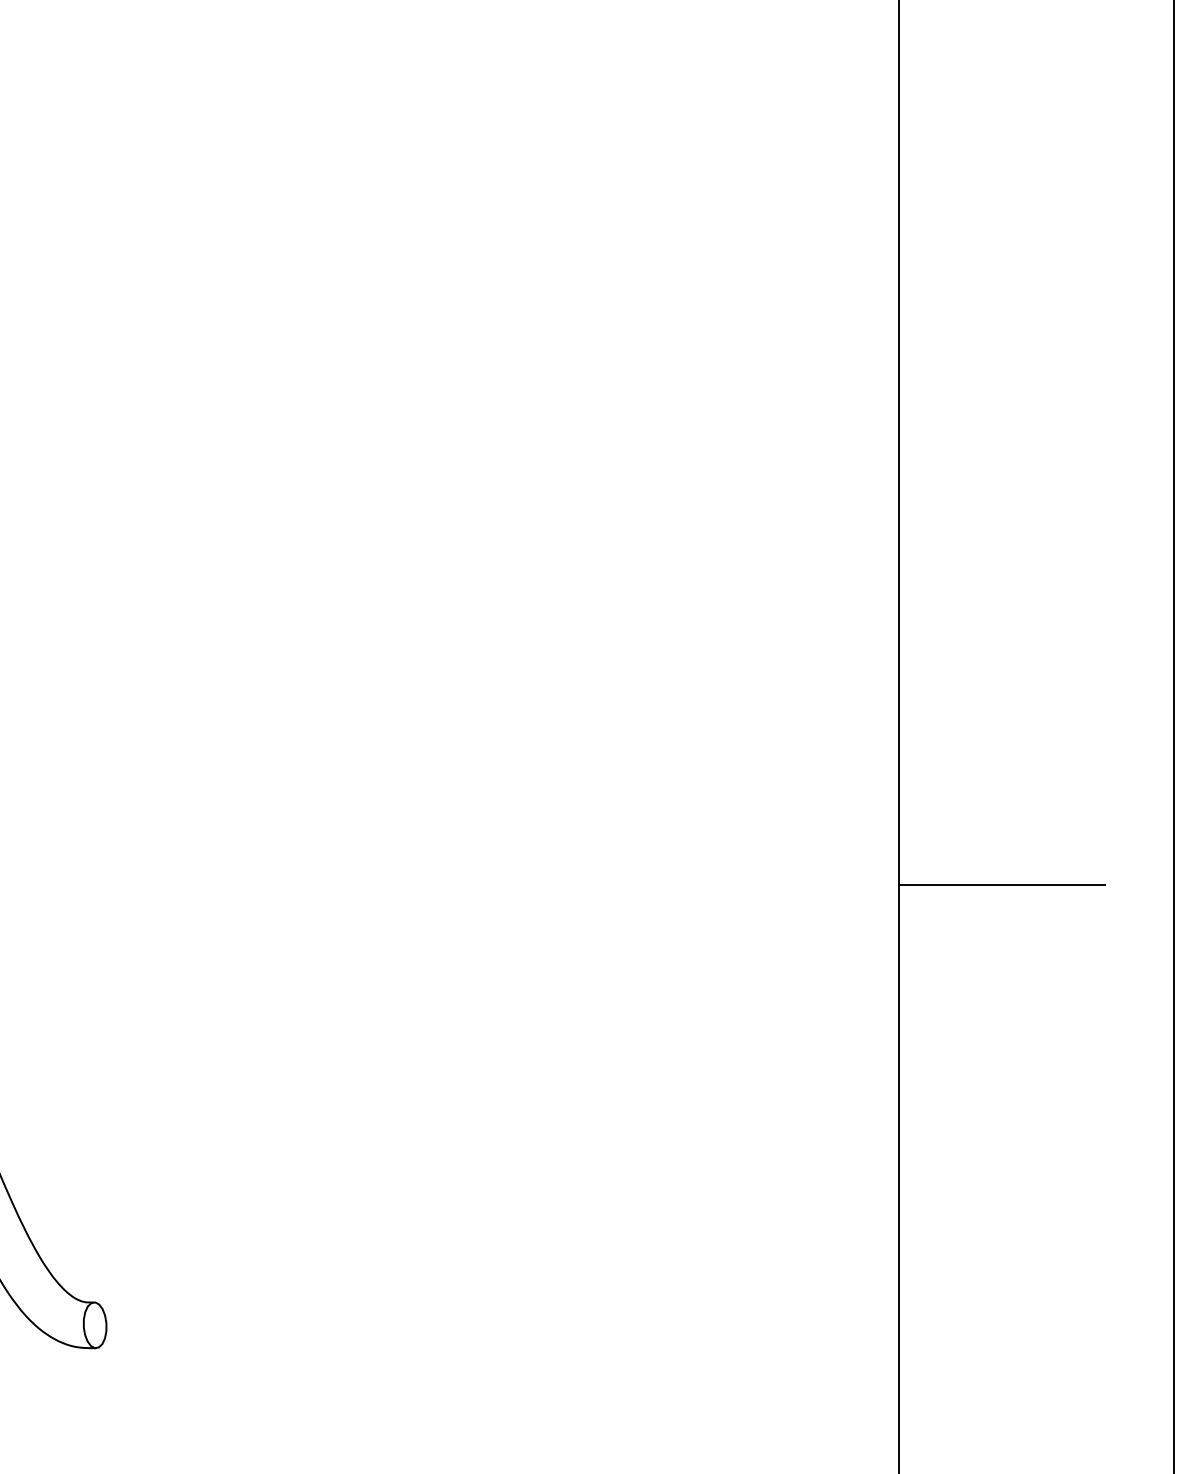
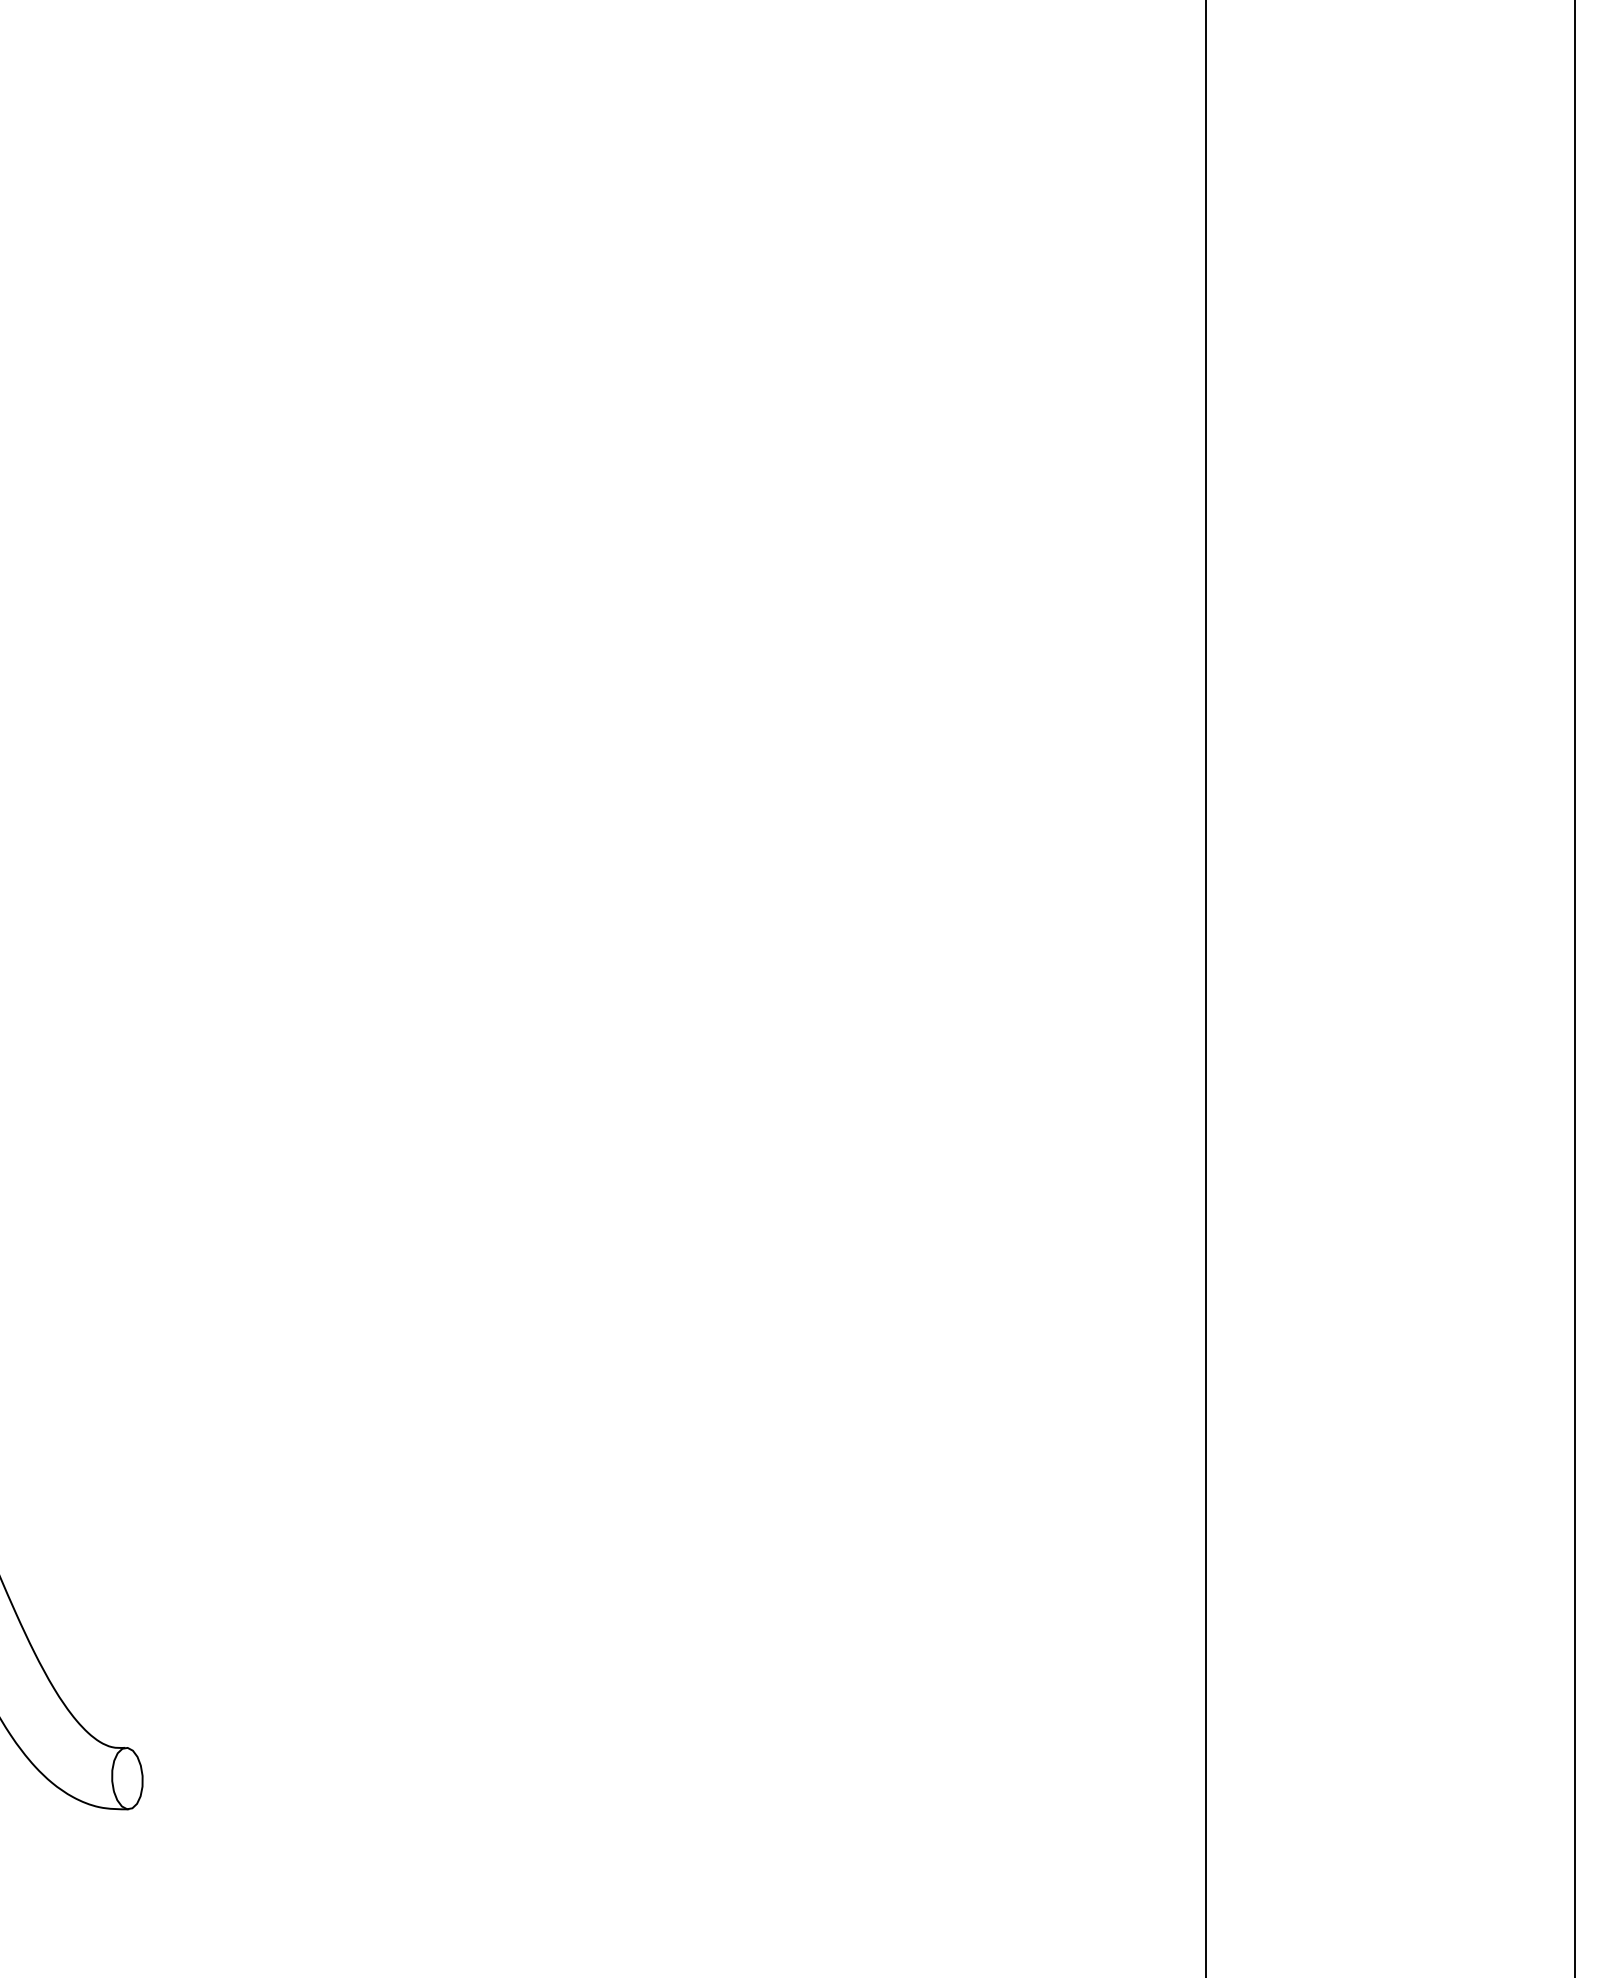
line: (1001, 884) -> (1343, 1187), removed

